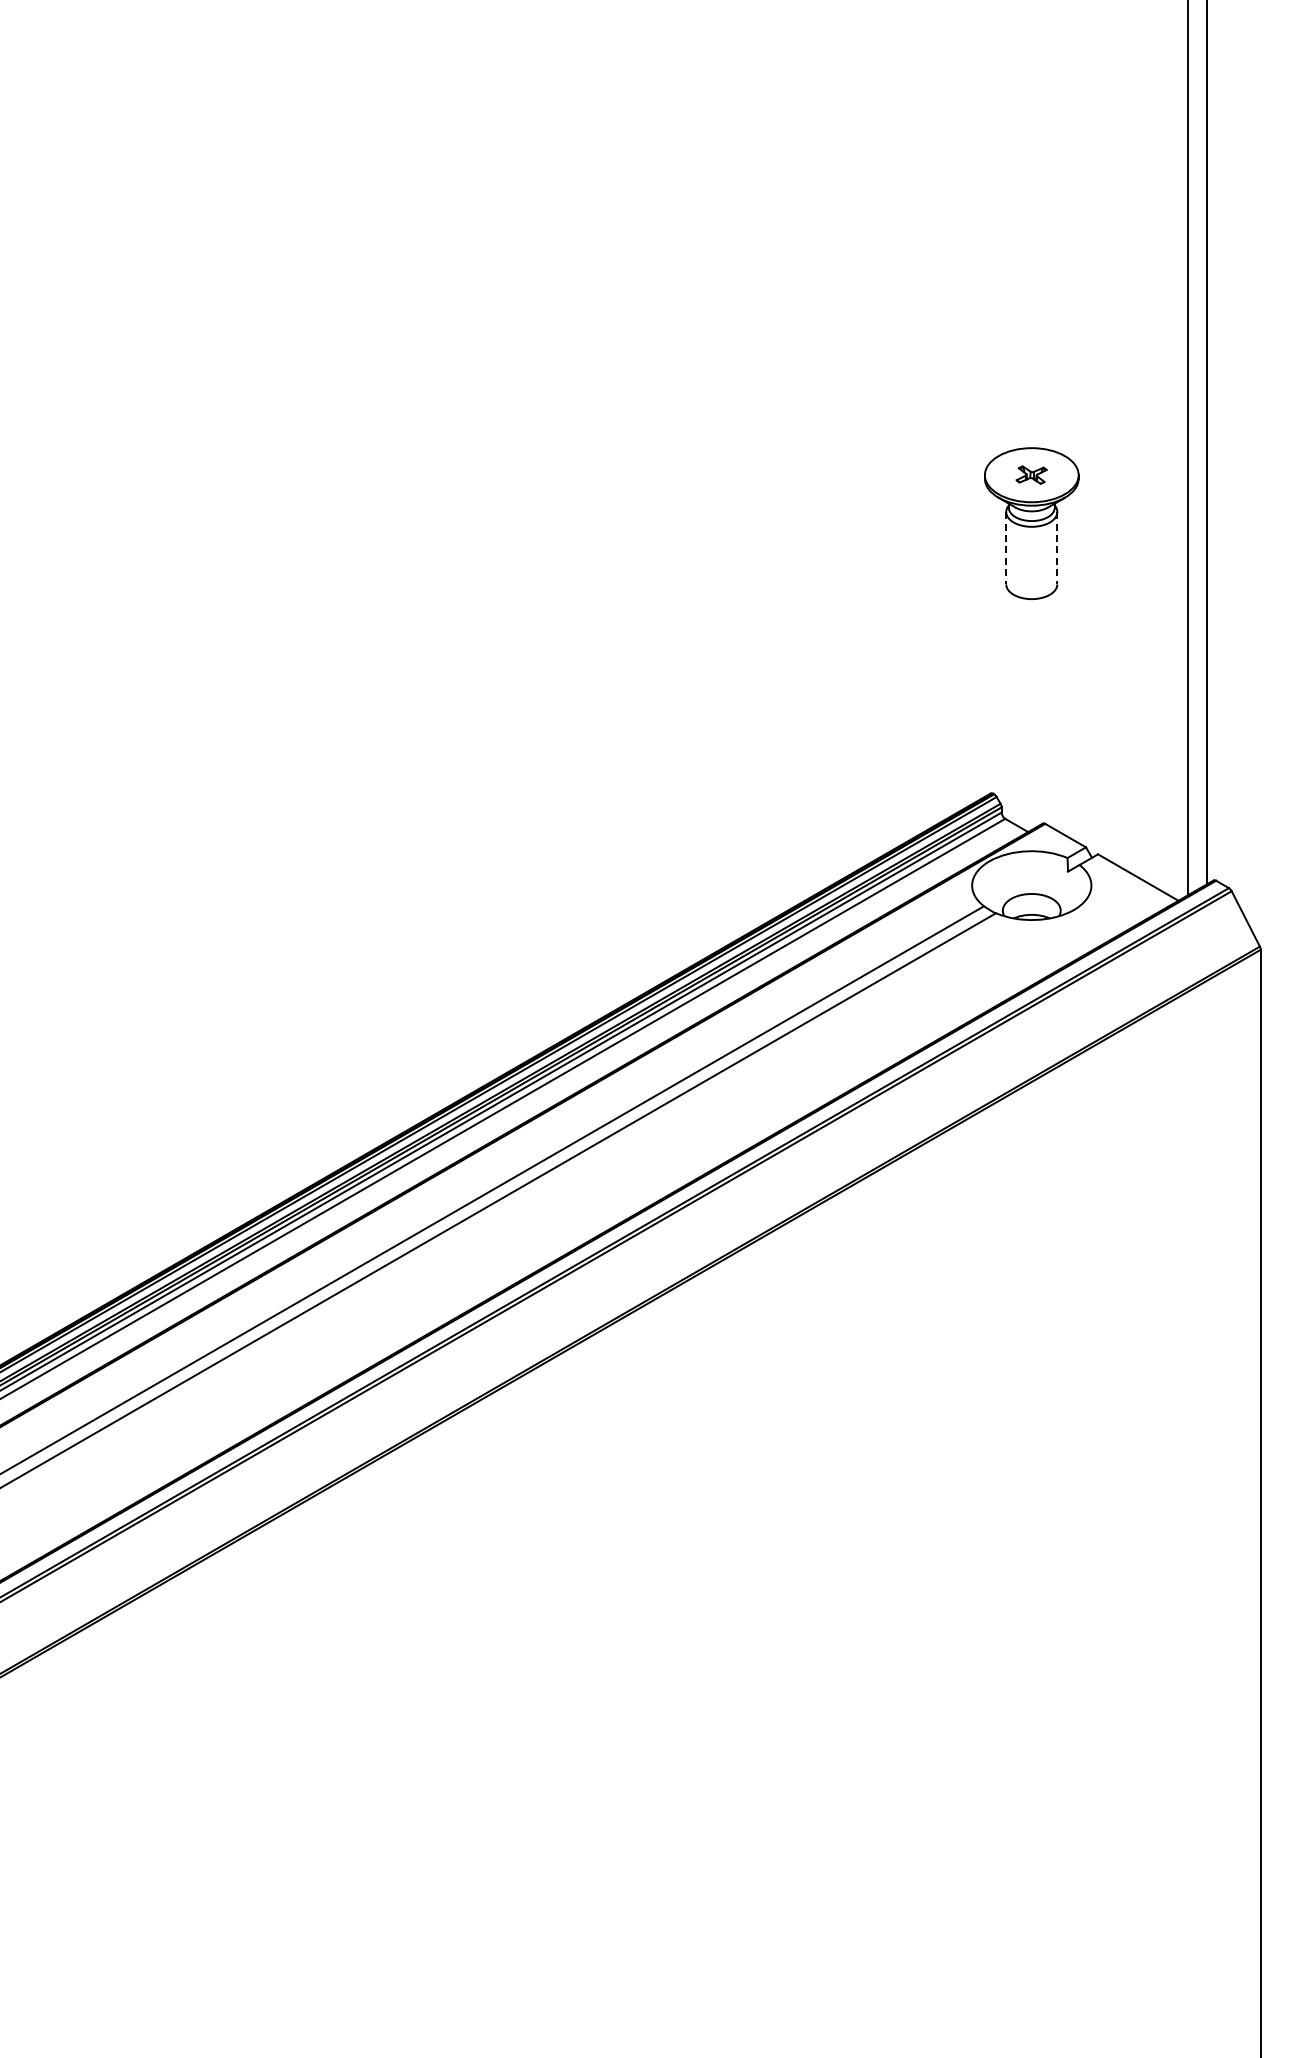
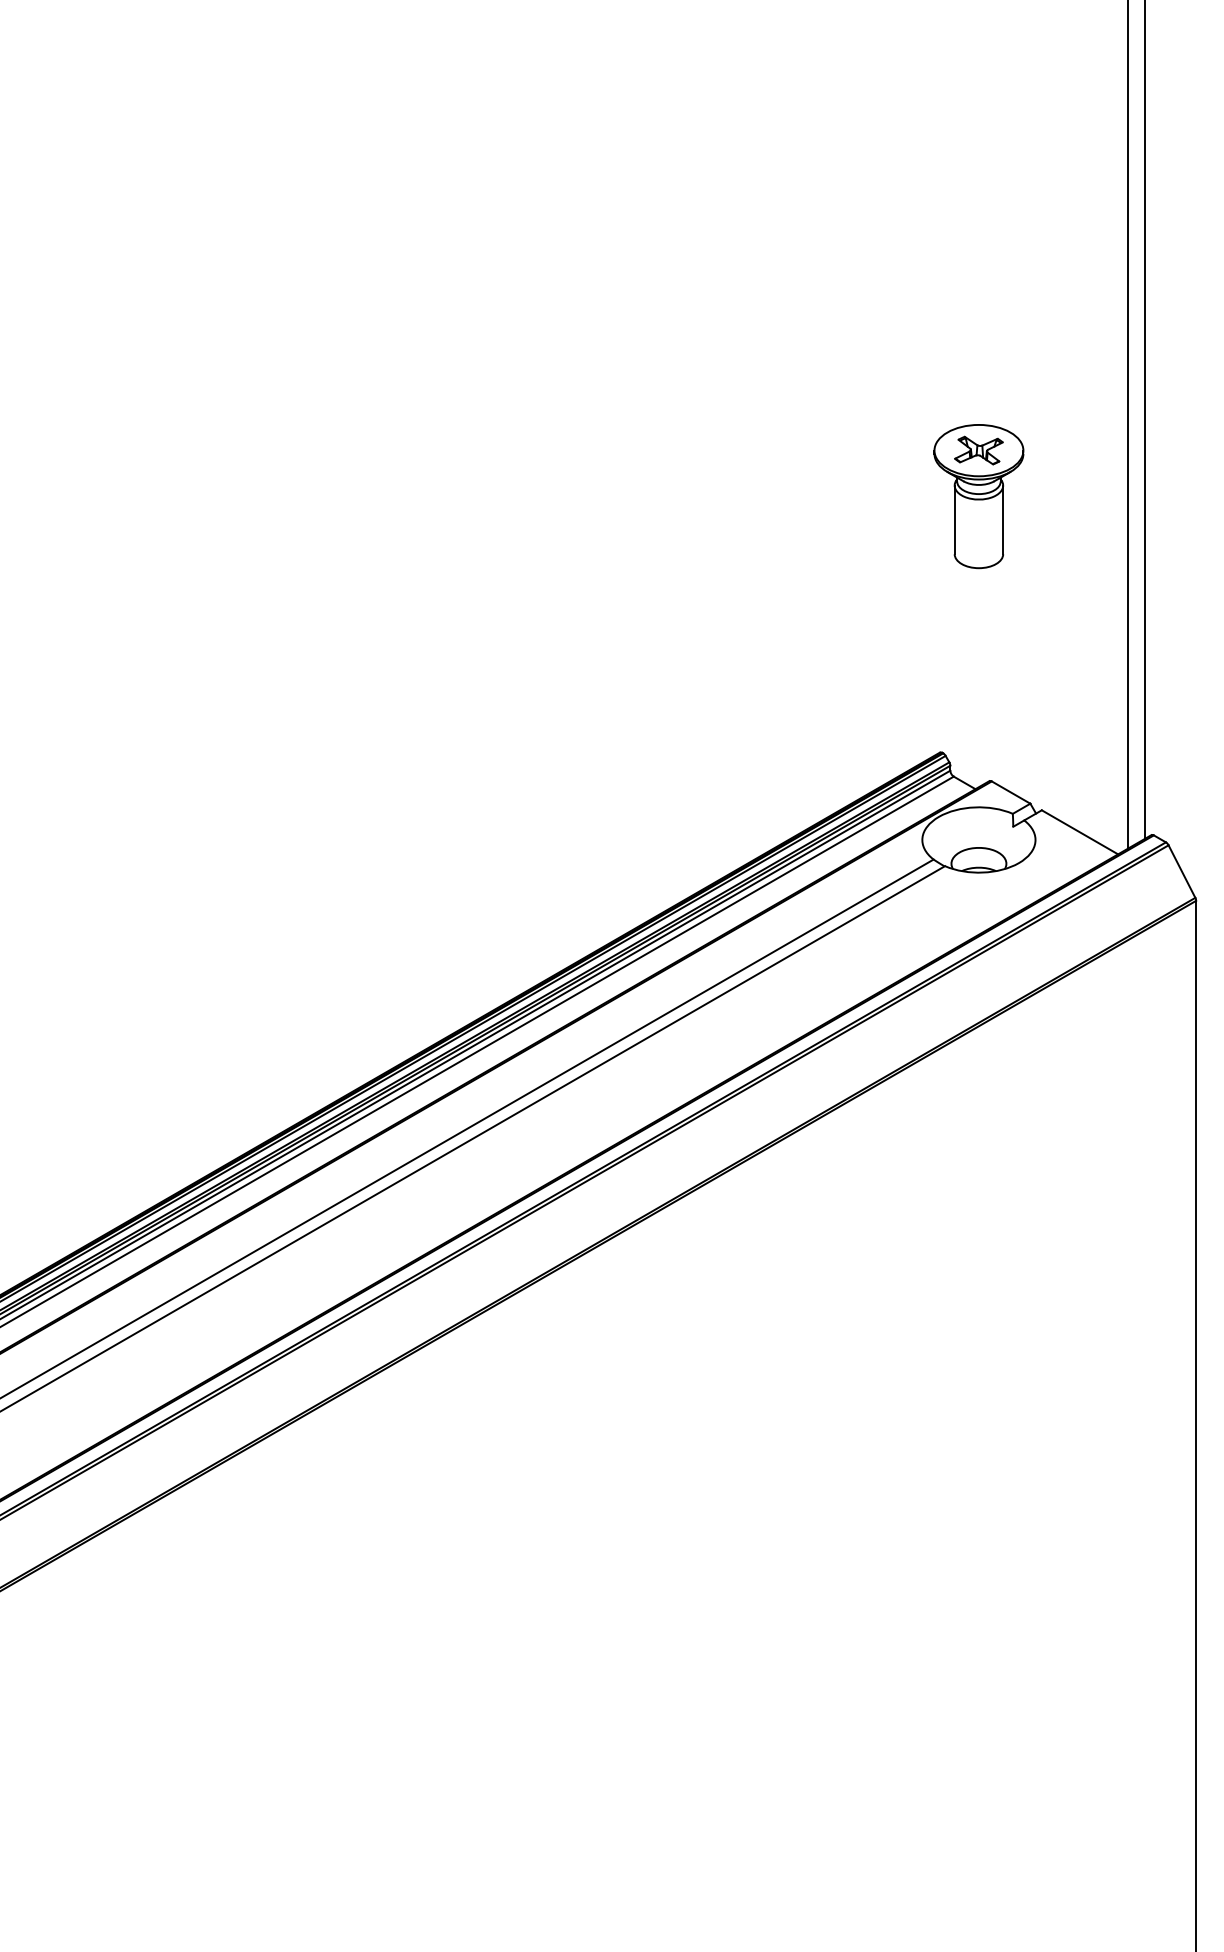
part: (1031, 474) -> (978, 449), size x1.67
line: (1006, 548) -> (954, 520), dashed -> solid
line: (1057, 548) -> (1003, 520), dashed -> solid

